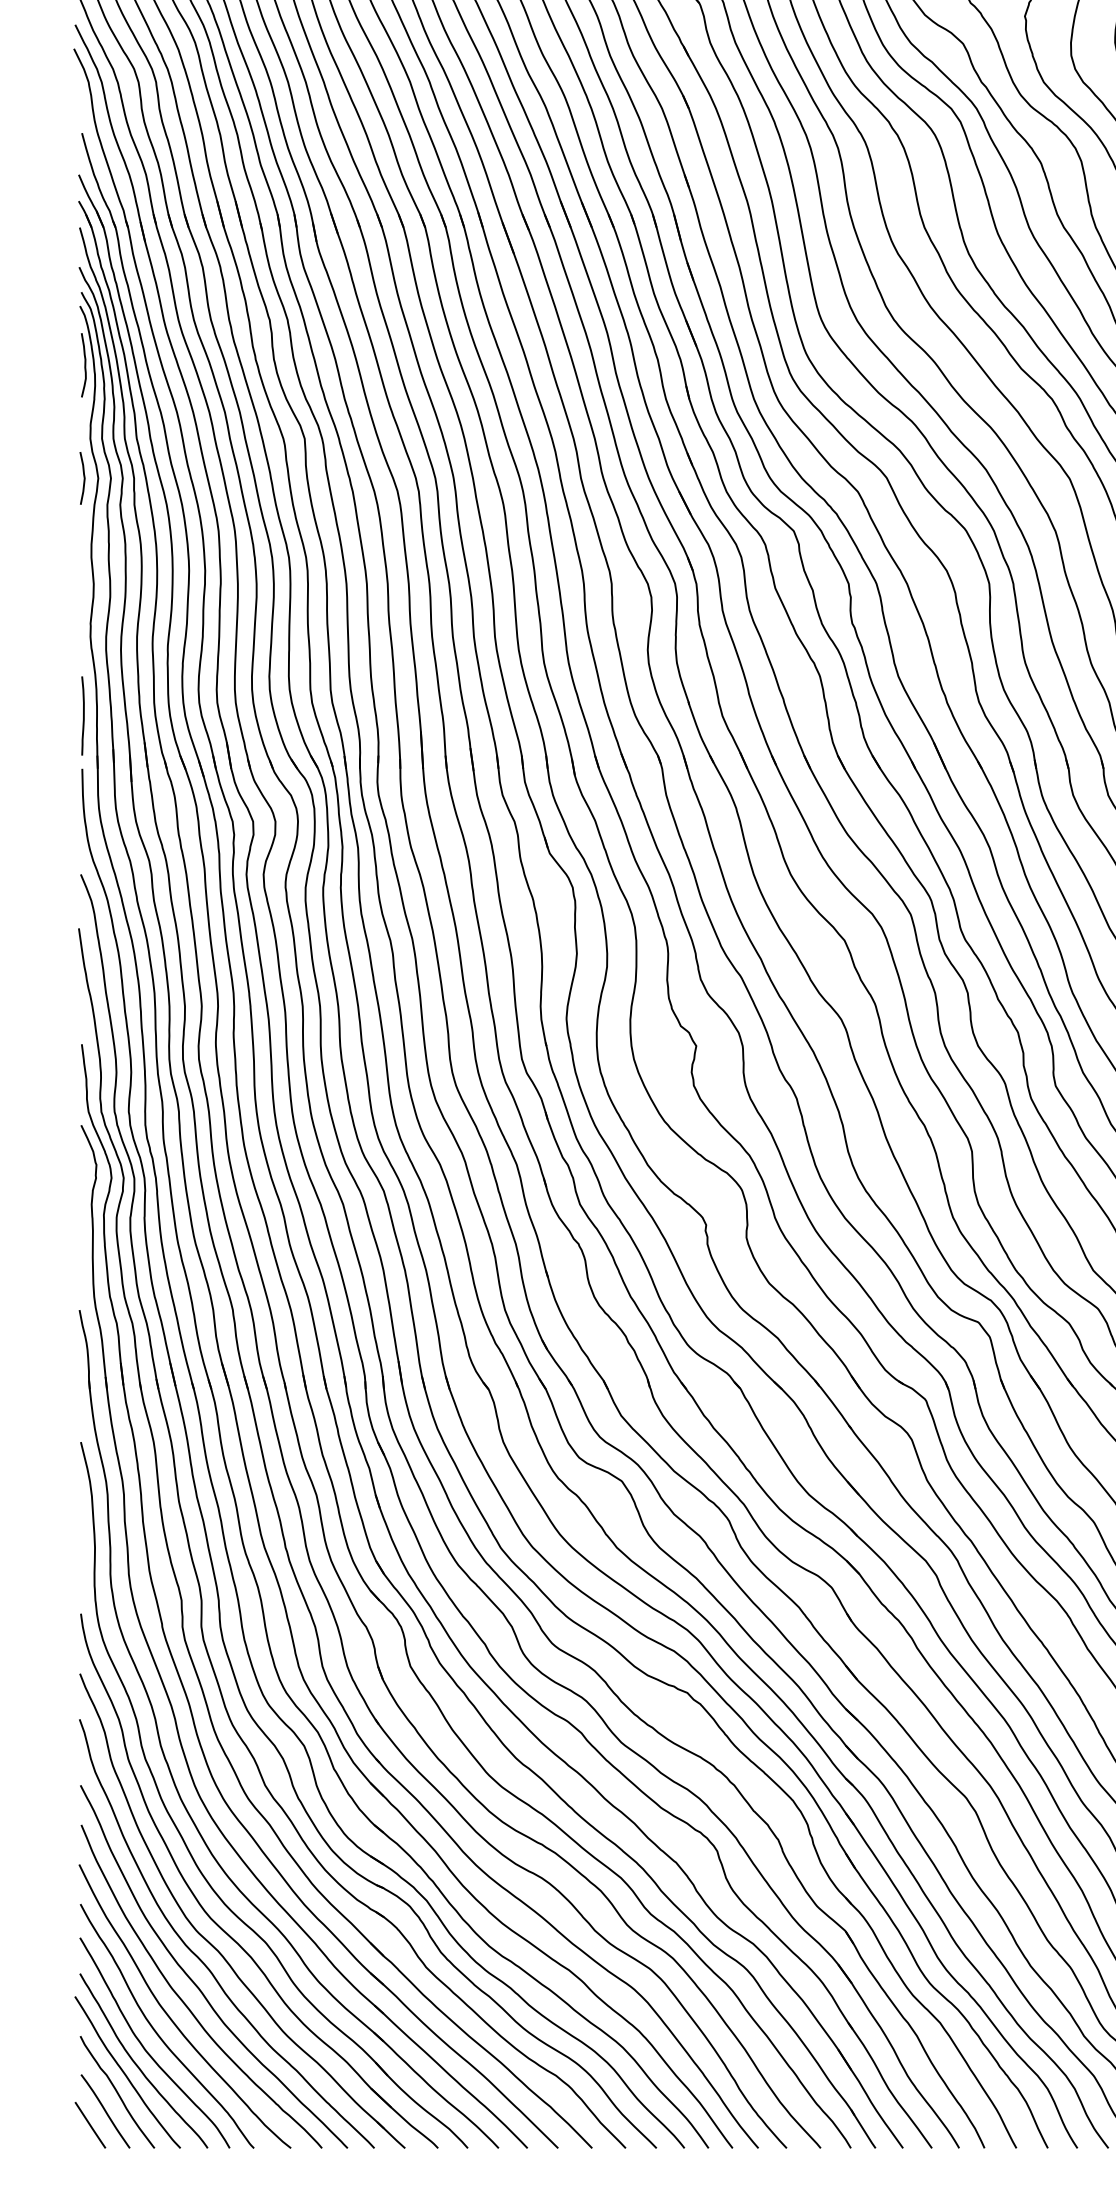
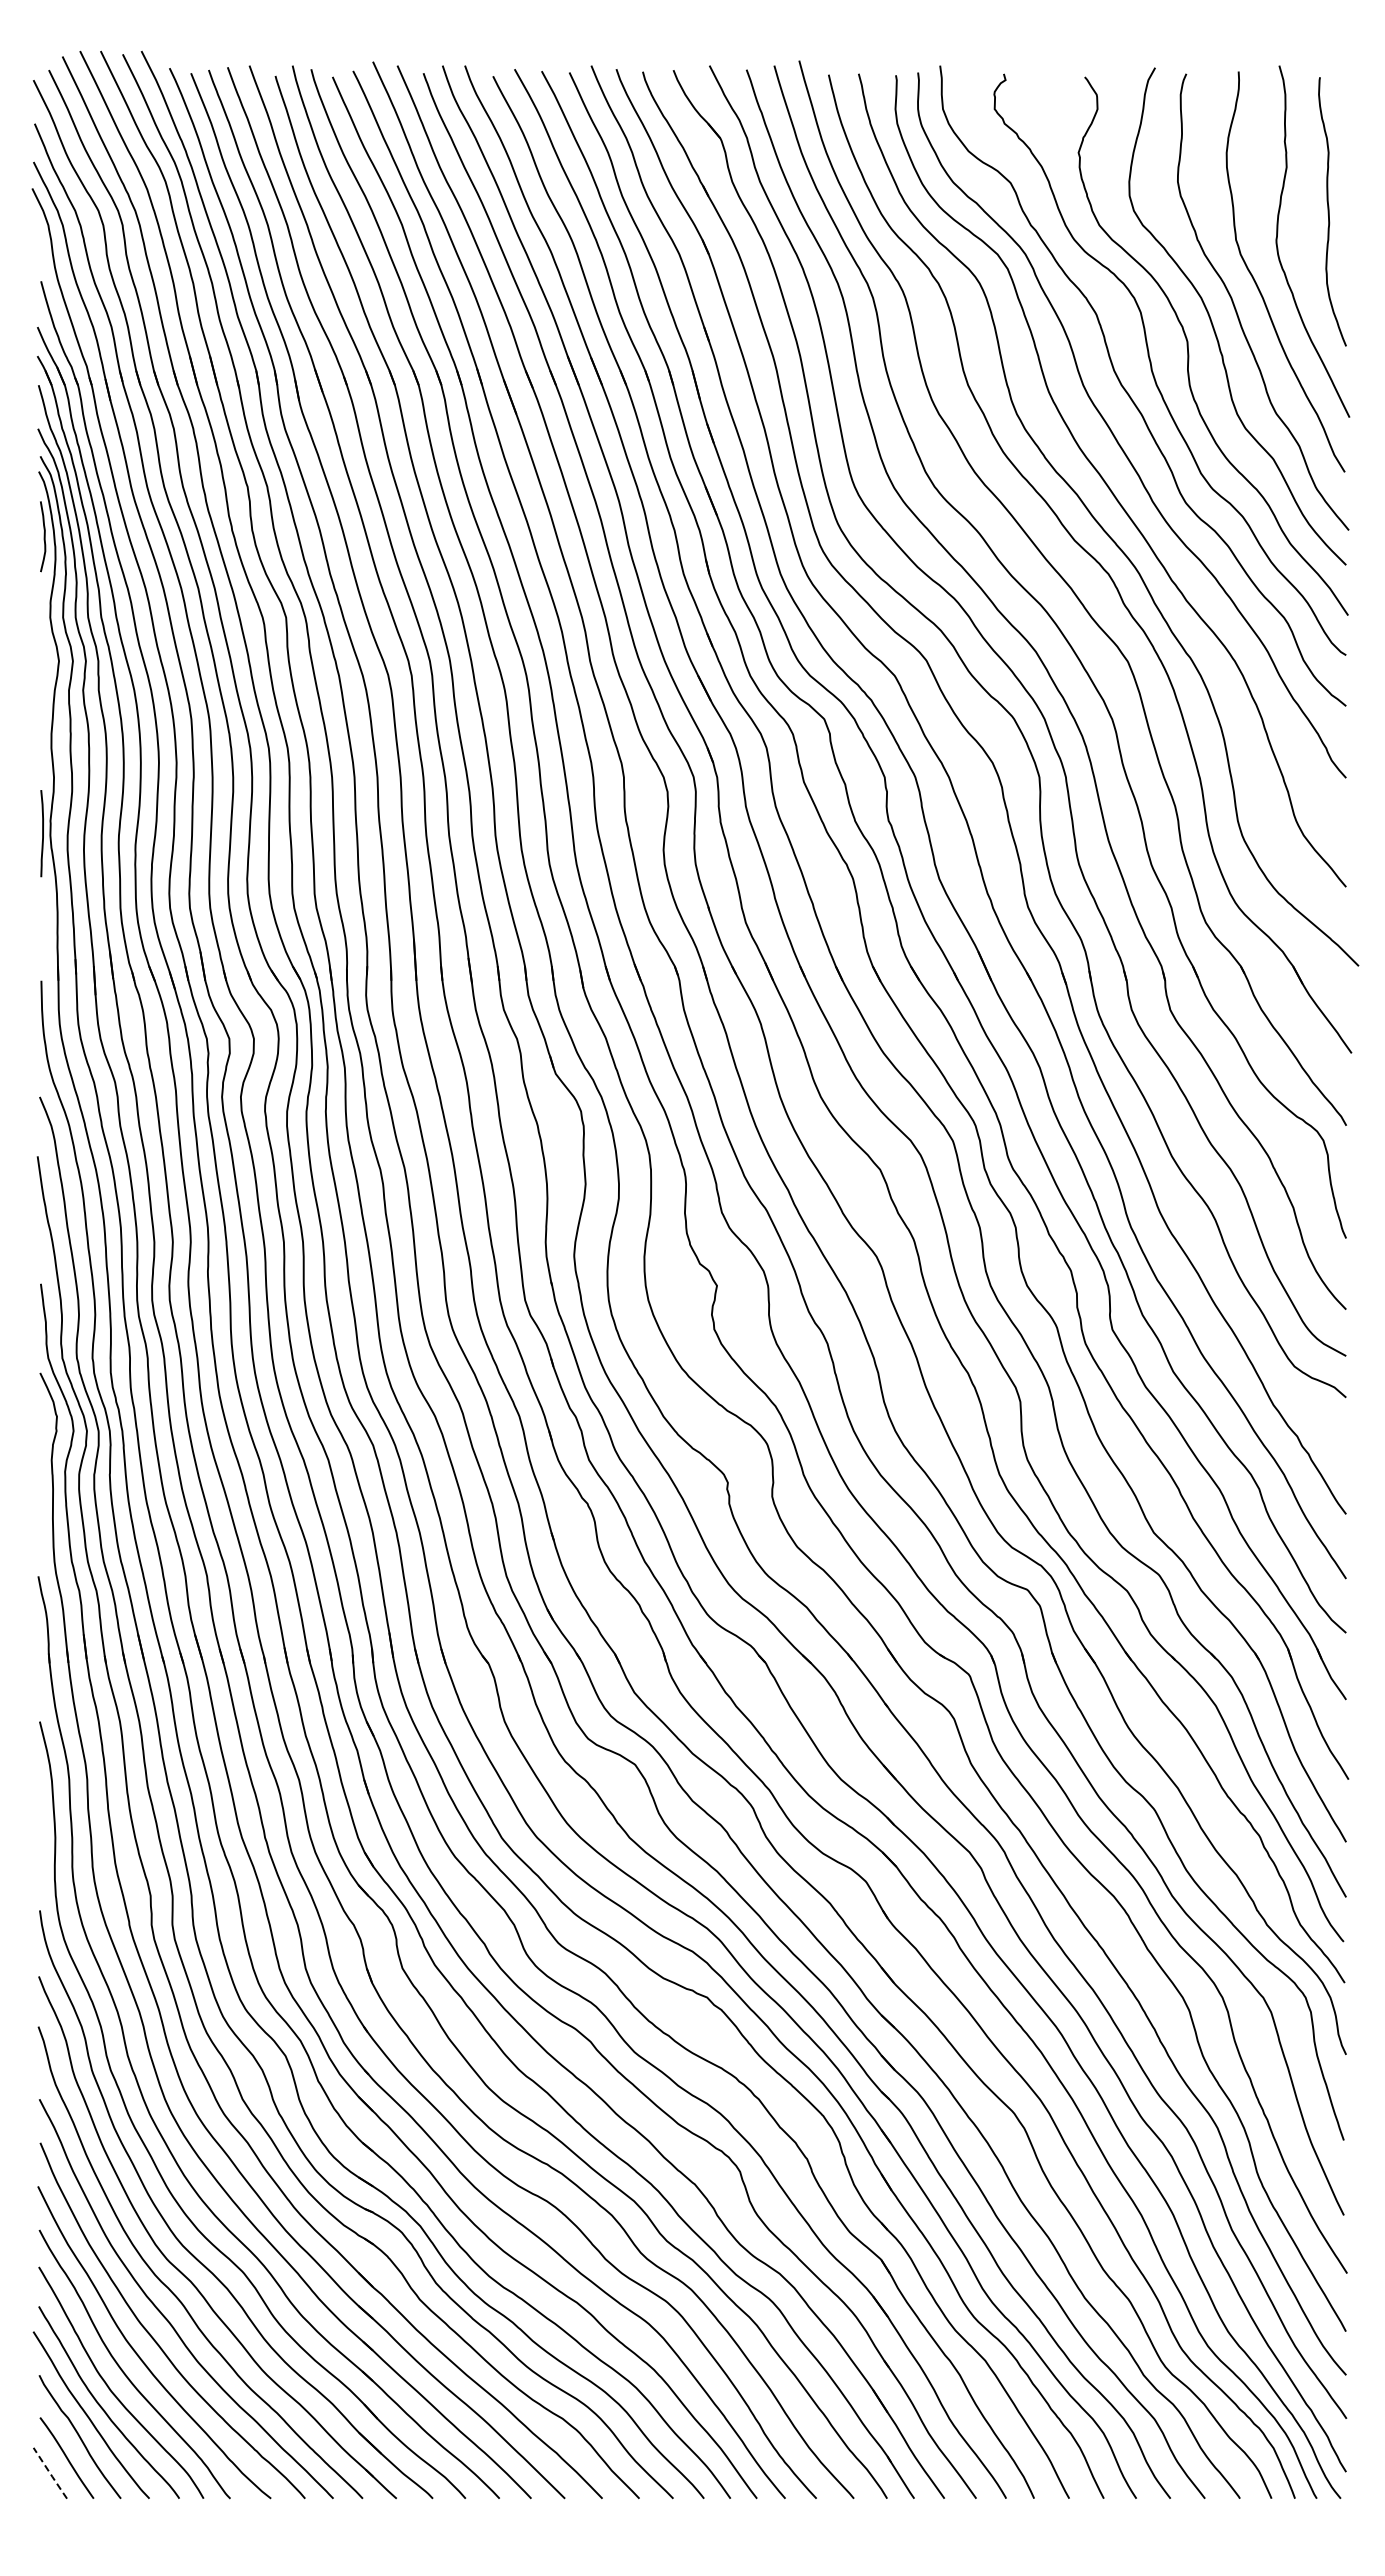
curve: (84, 478) -> (43, 661), removed
curve: (83, 715) -> (42, 833), moved
line: (90, 2126) -> (50, 2474), solid -> dashed

